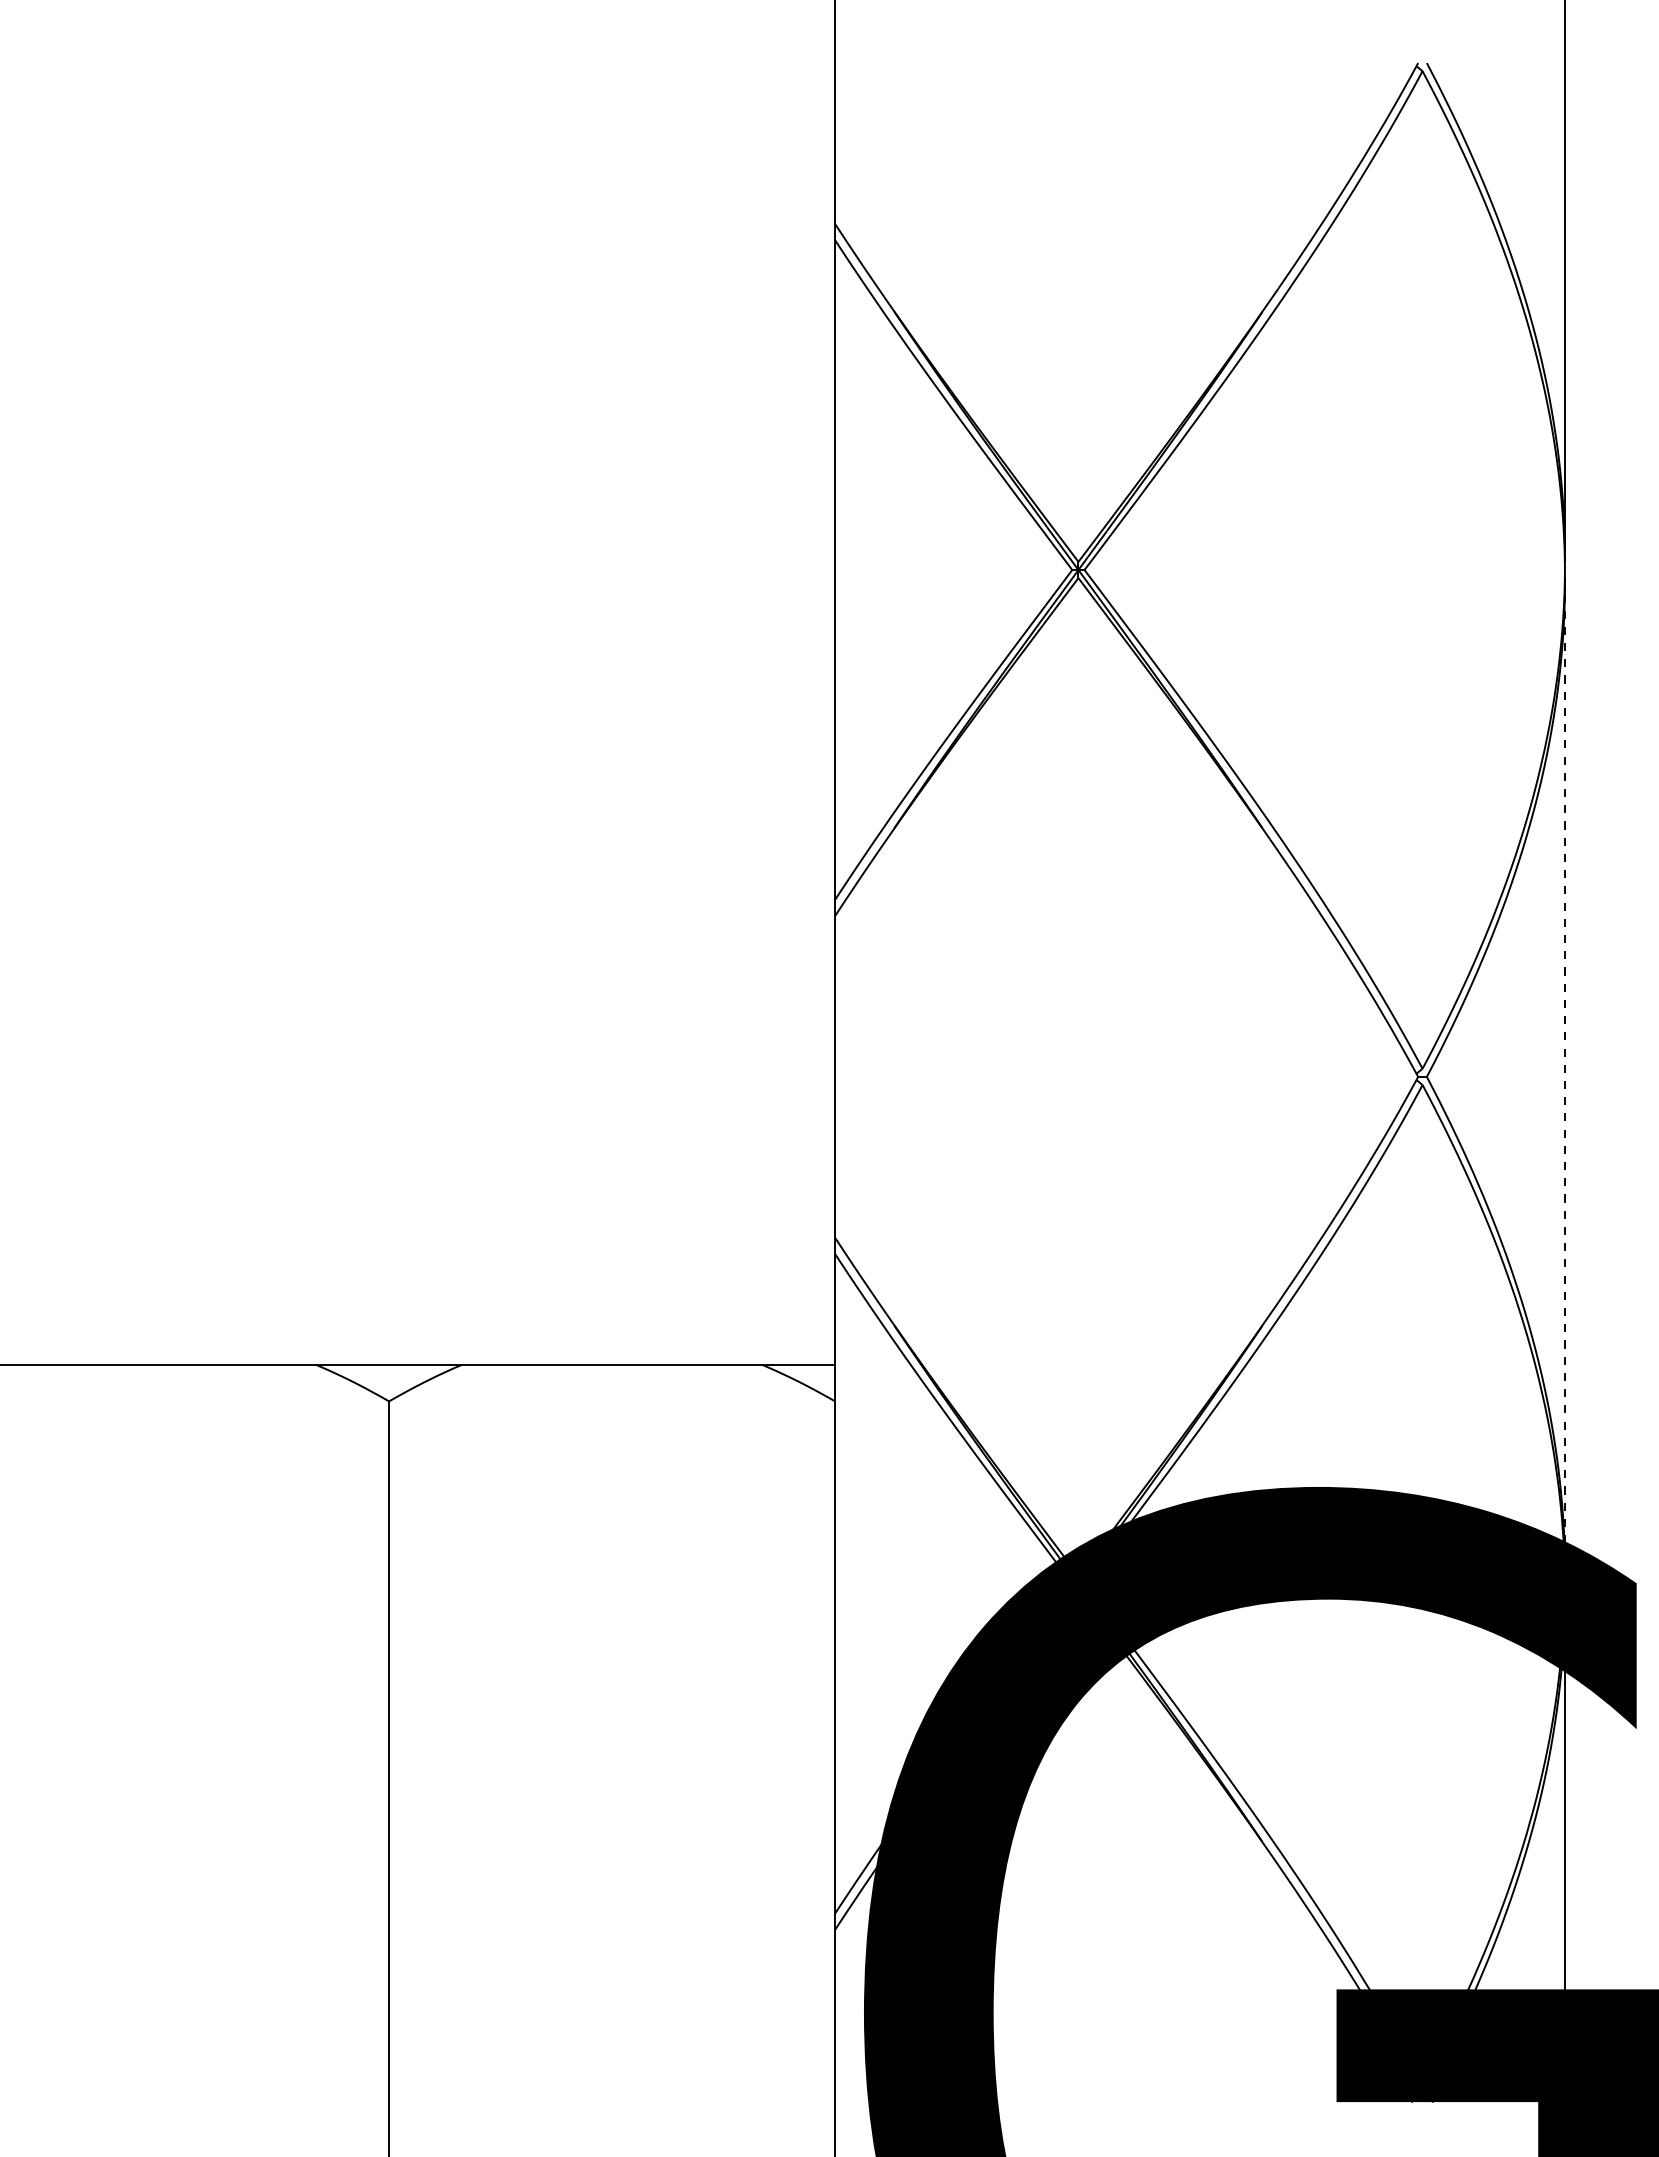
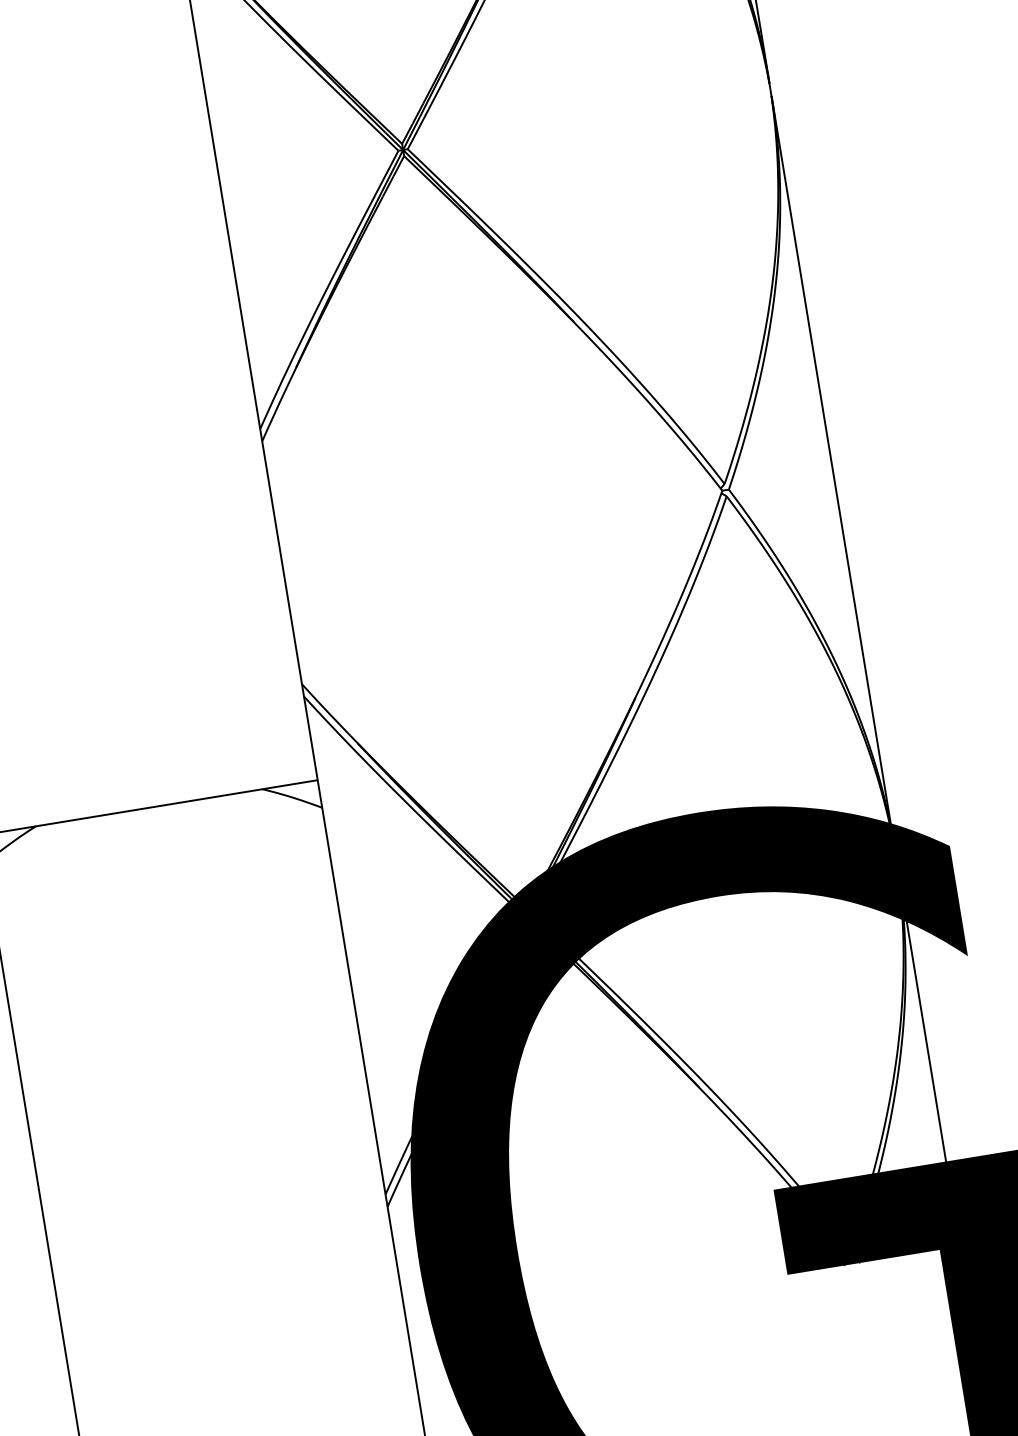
line: (1565, 1076) -> (833, 472), dashed -> solid

